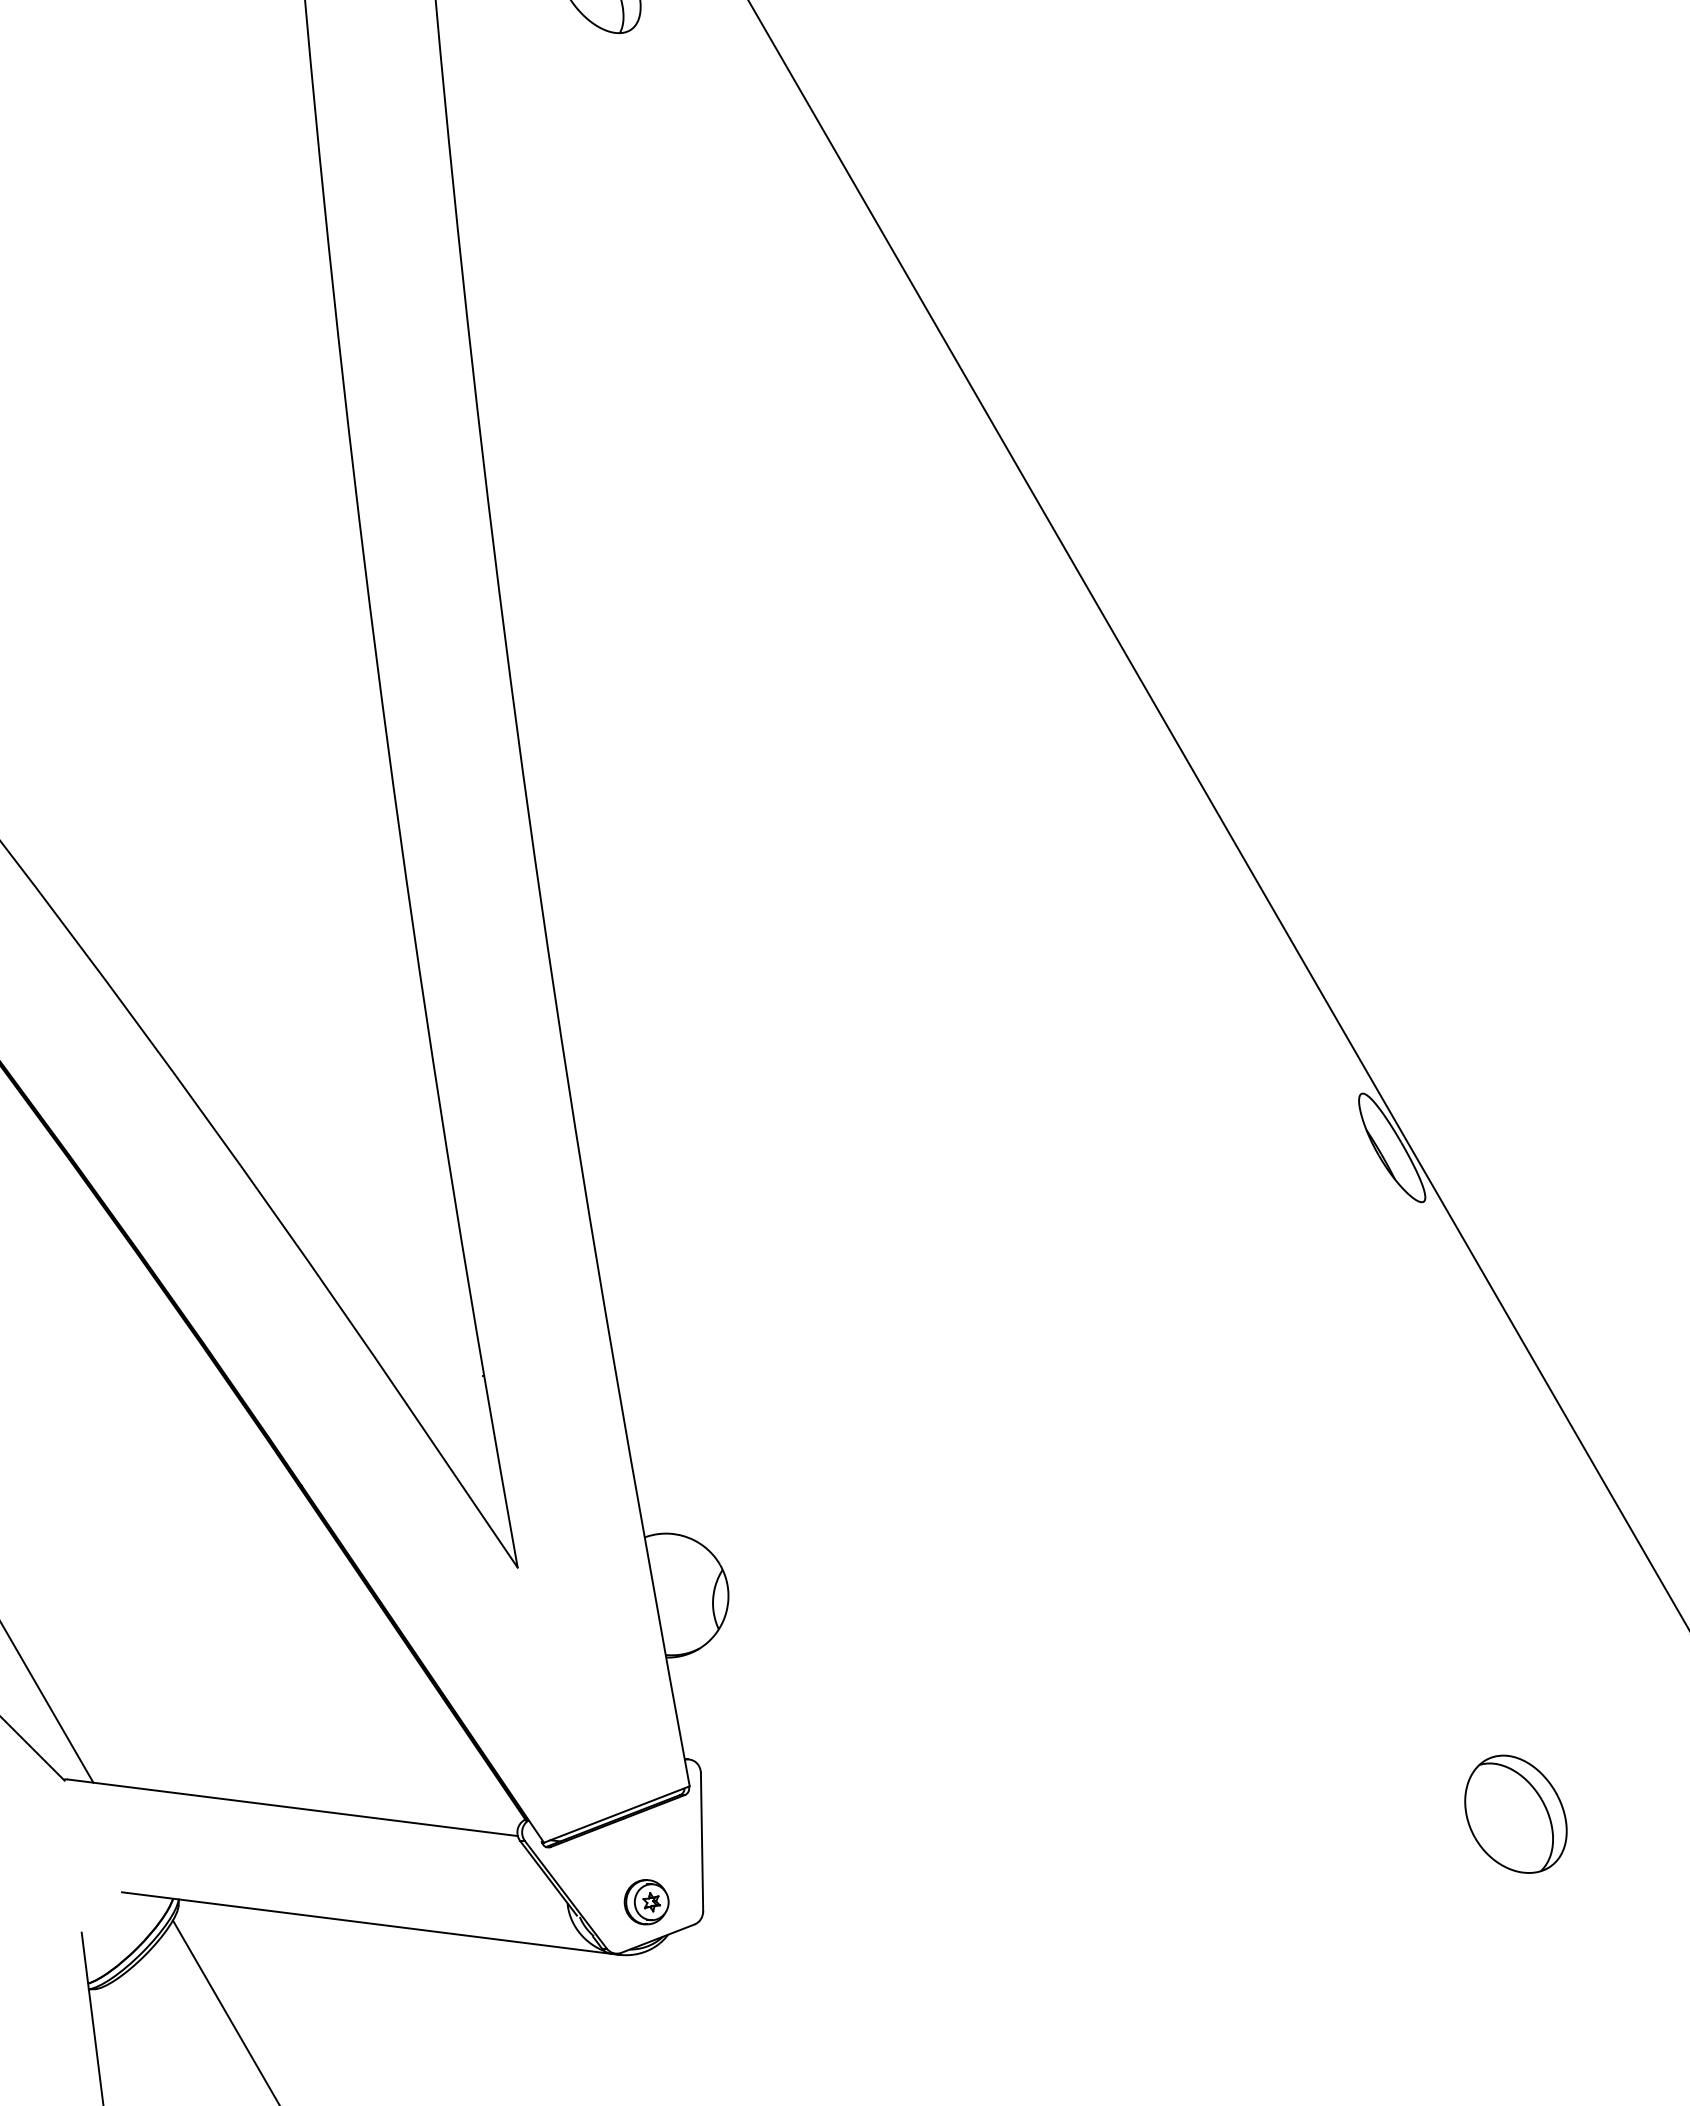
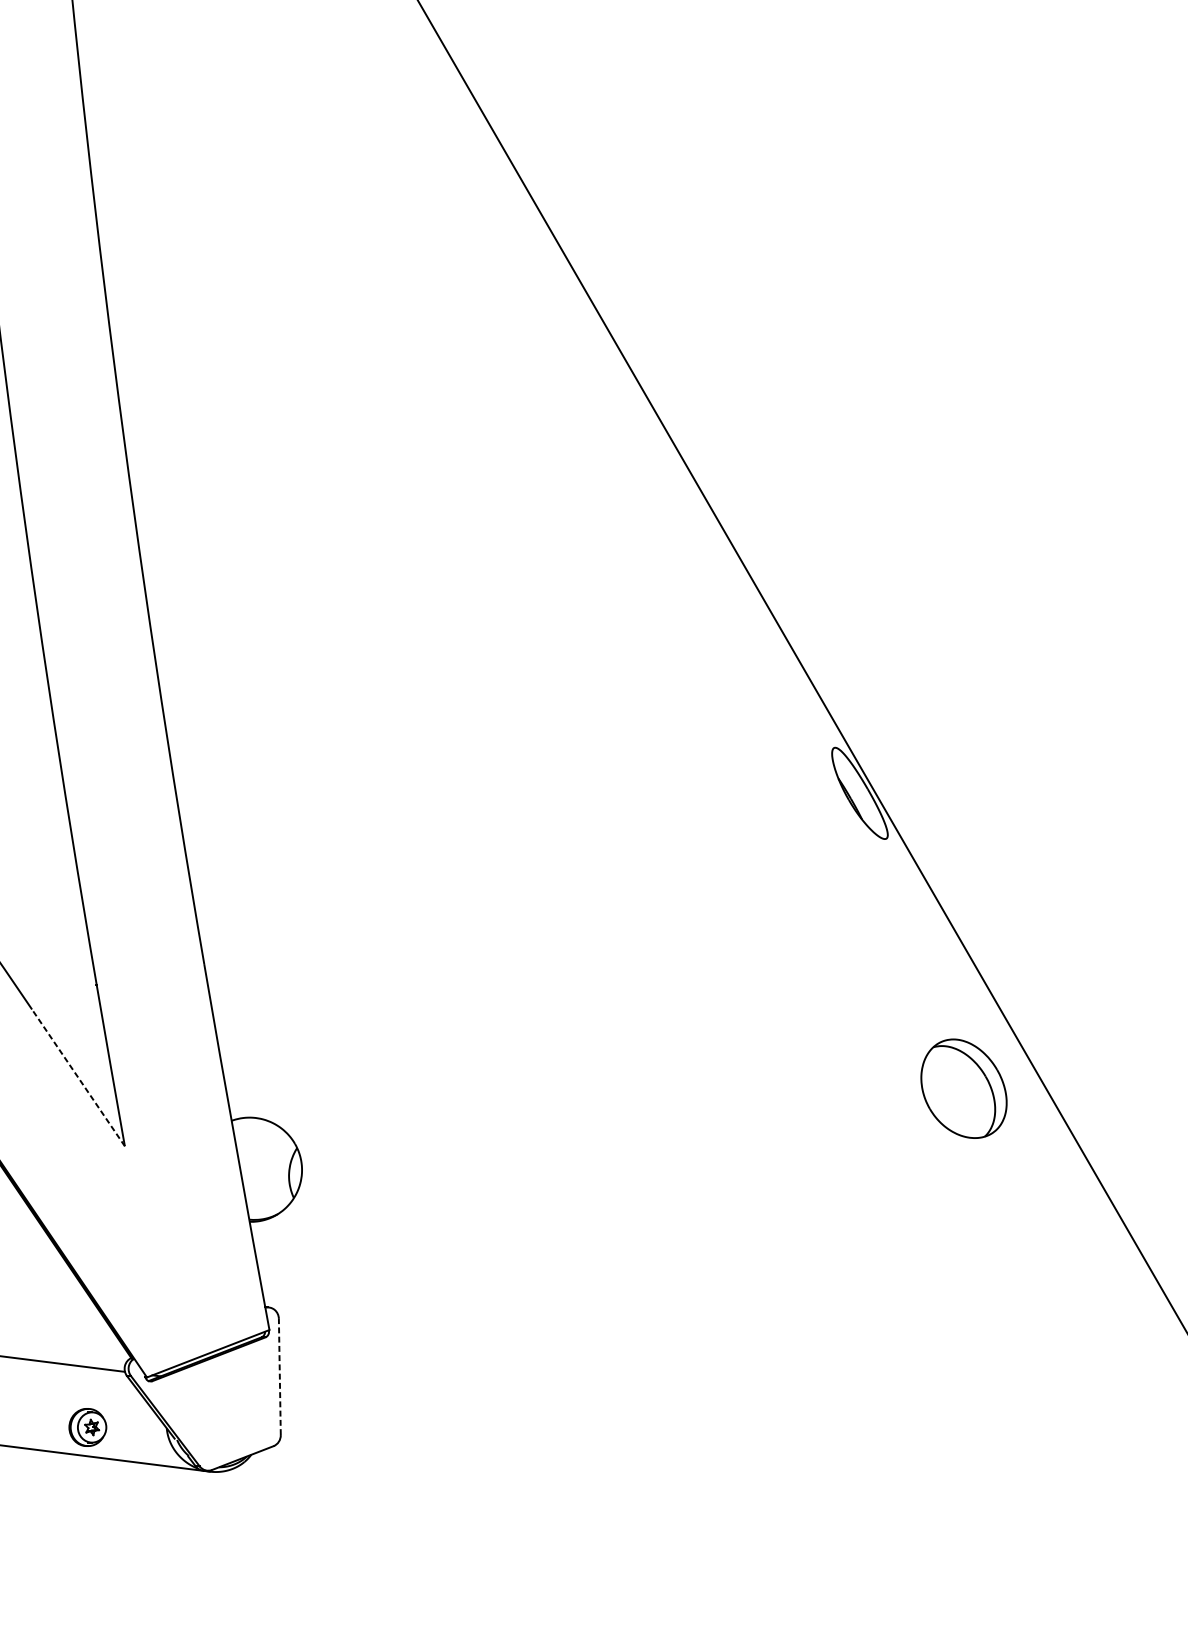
line: (462, 1485) -> (78, 1077), solid -> dashed
part: (1515, 1813) -> (963, 1088), moved
line: (702, 1841) -> (280, 1376), solid -> dashed
part: (646, 1902) -> (87, 1427), moved

